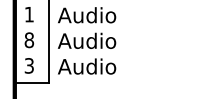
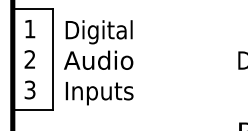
text: (86, 17) -> (98, 32), Audio -> Digital
text: (28, 40) -> (29, 59), 8 -> 2
text: (86, 68) -> (98, 93), Audio -> Inputs

